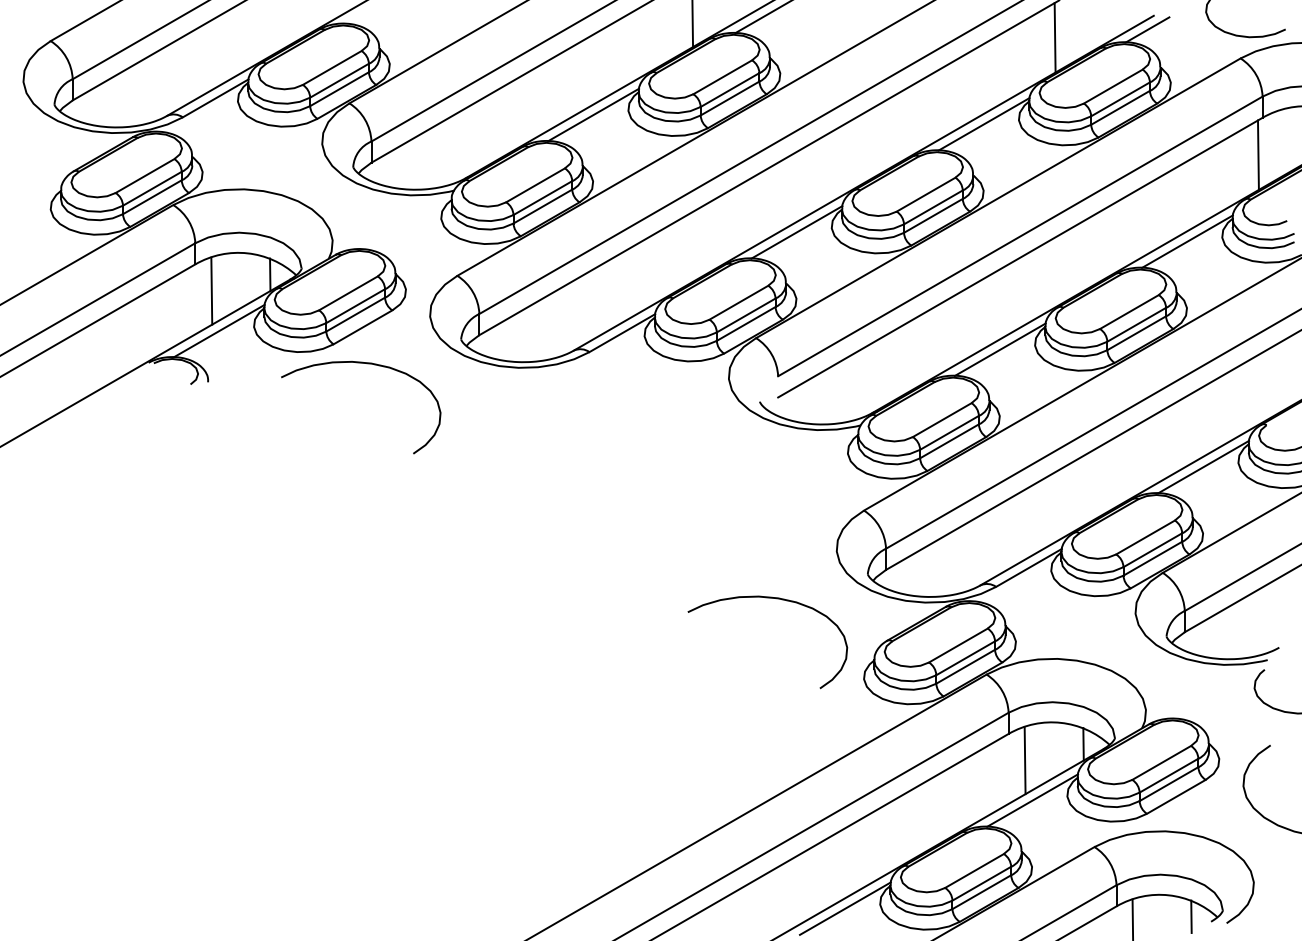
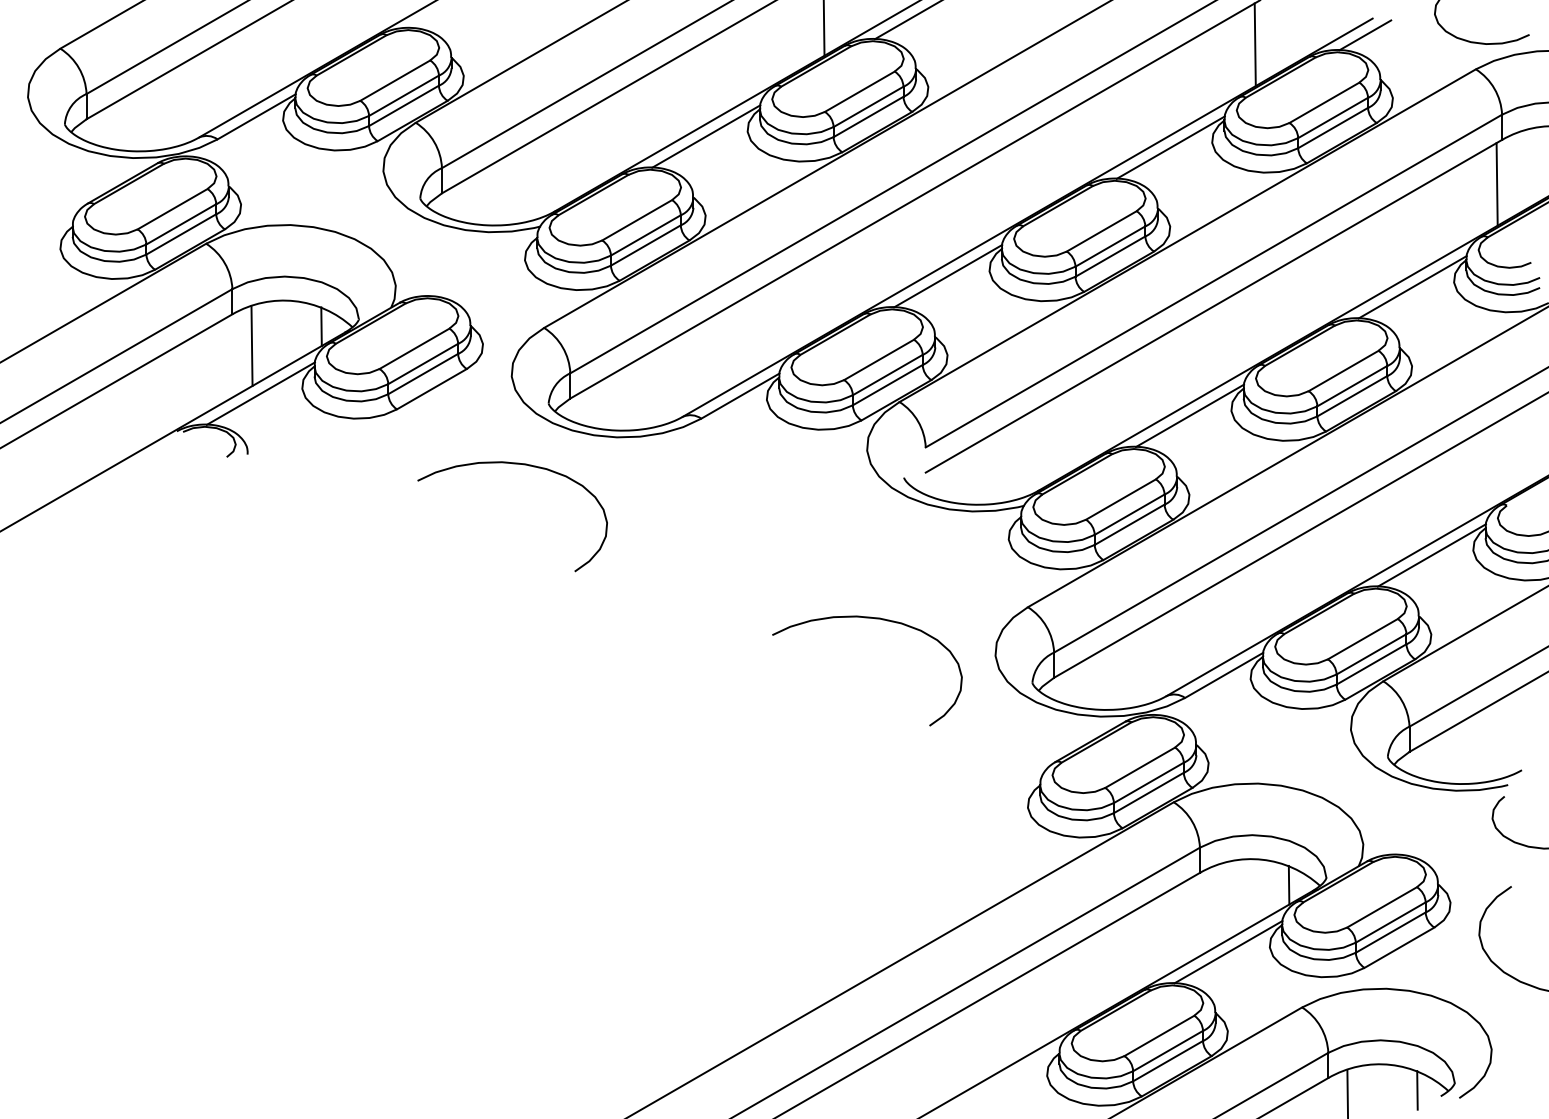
curve: (360, 363) -> (512, 464), moved
curve: (774, 599) -> (875, 619), moved
line: (1025, 760) -> (1219, 904), removed
line: (845, 908) -> (1005, 1080), removed

